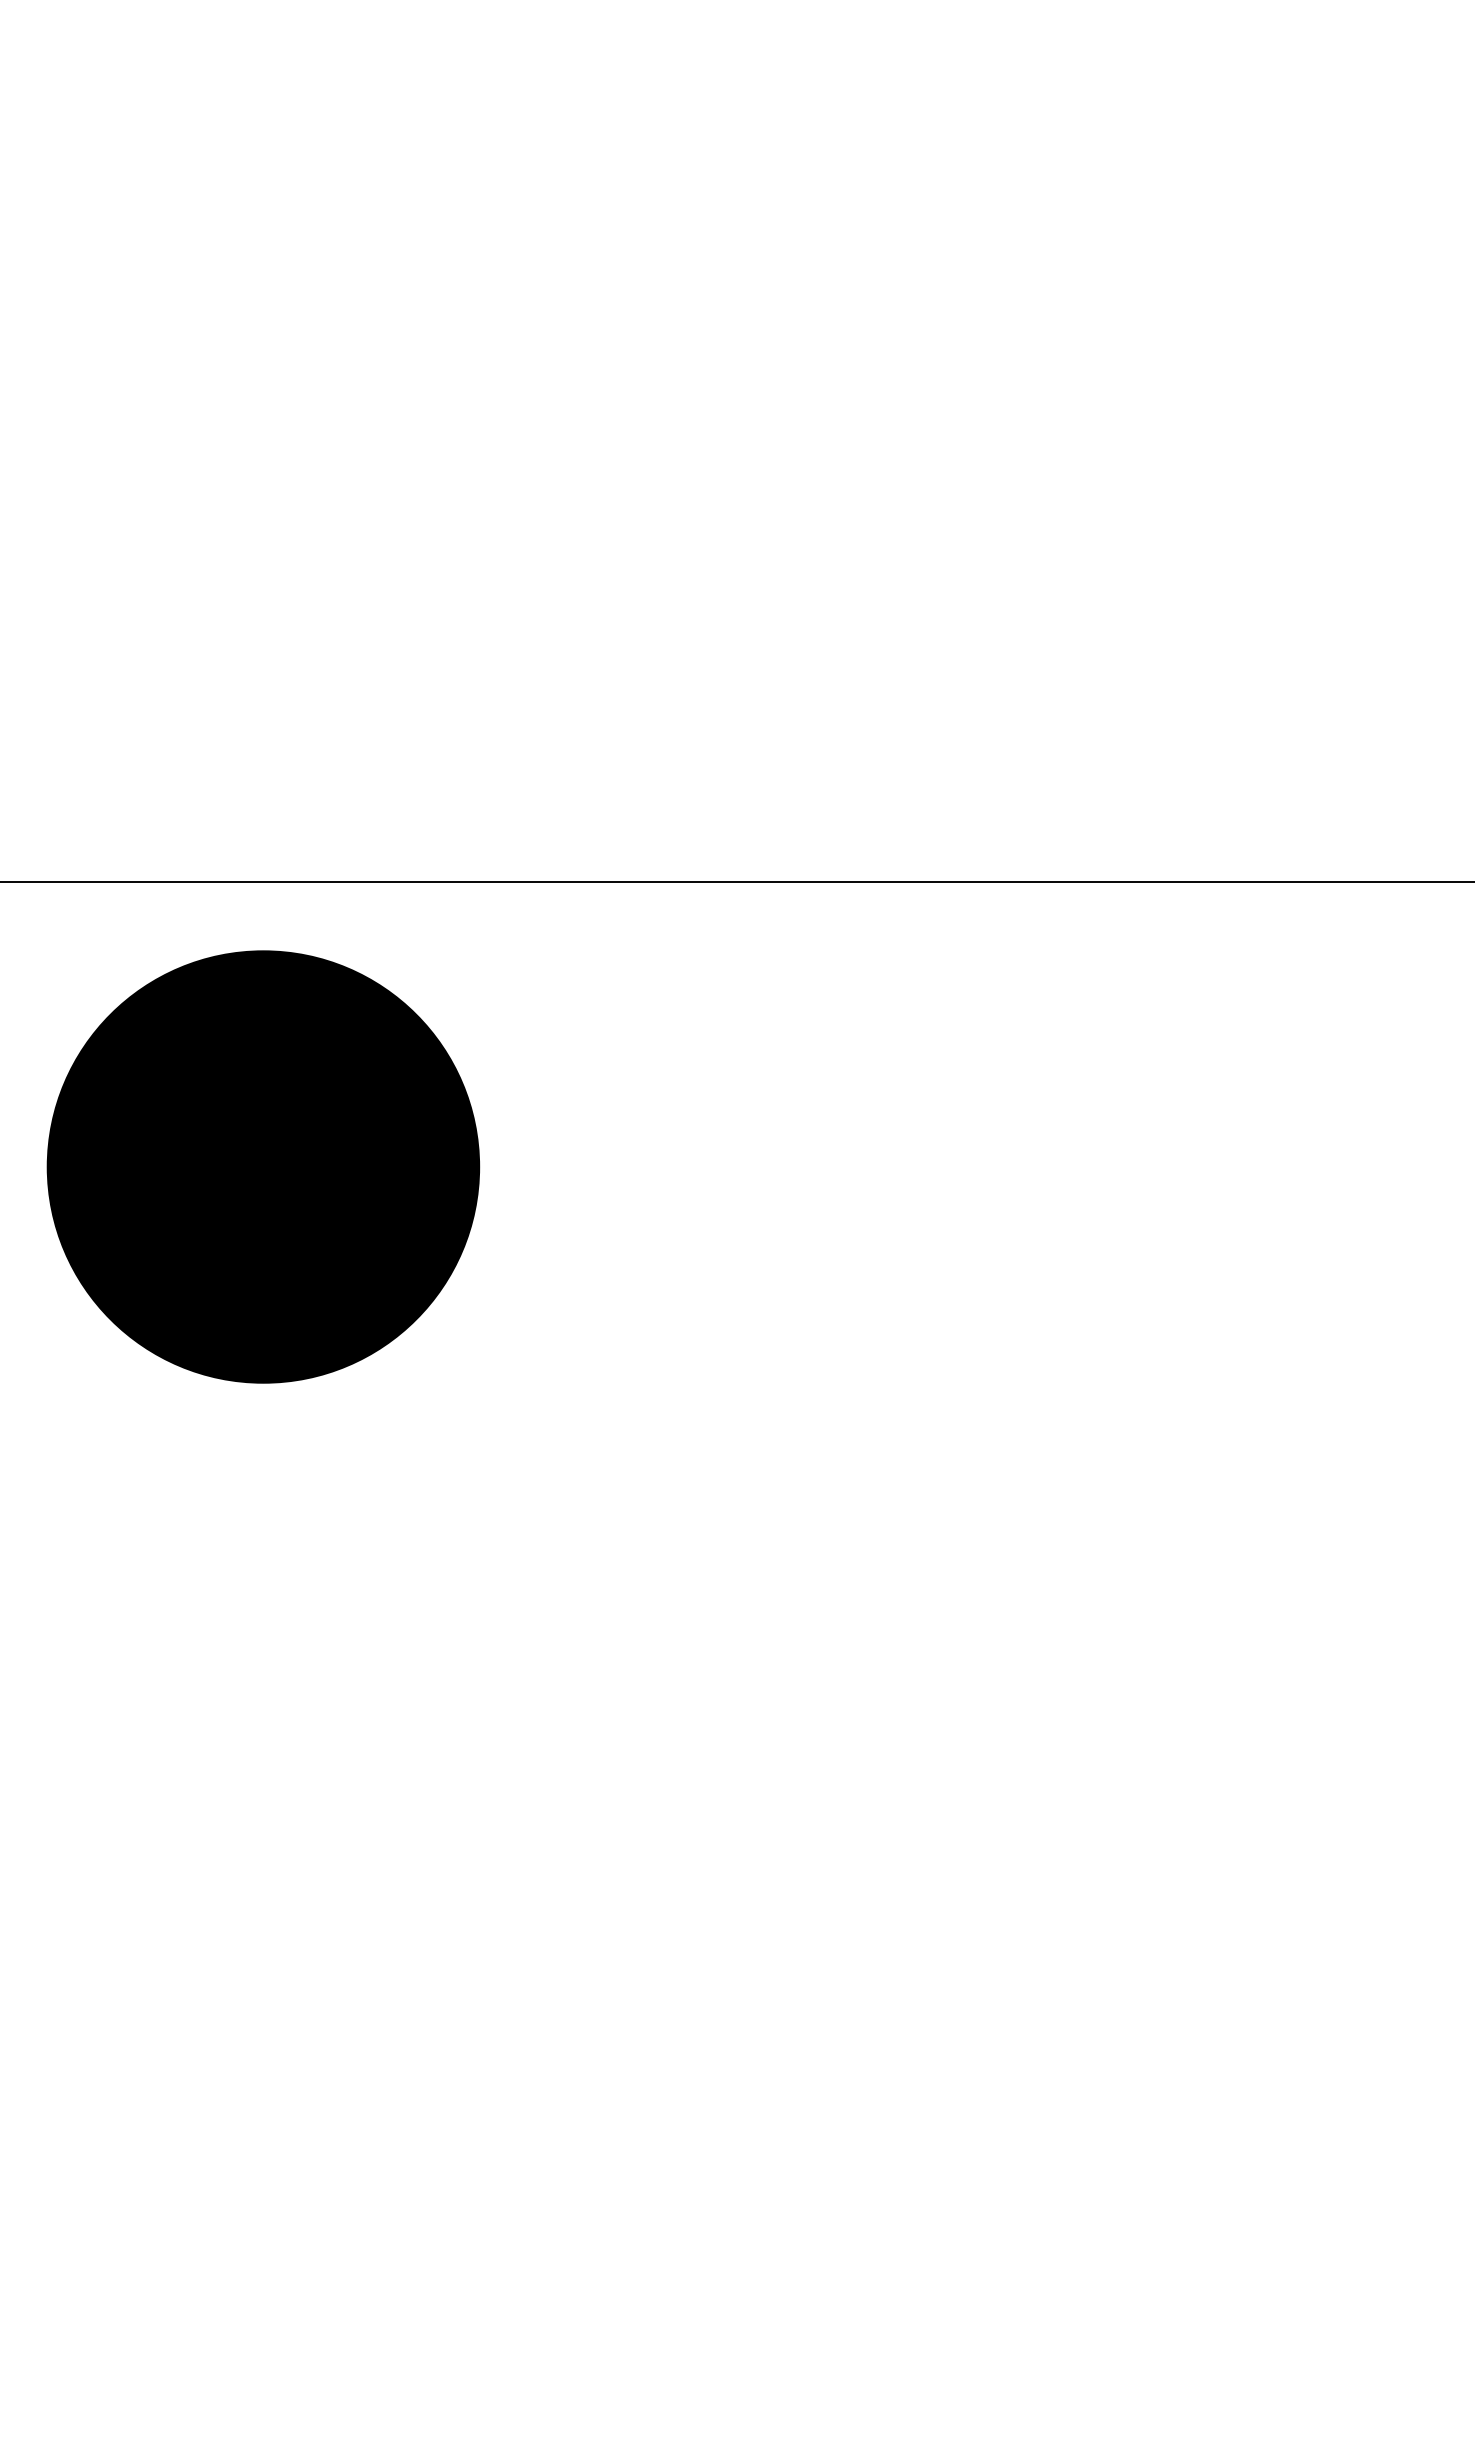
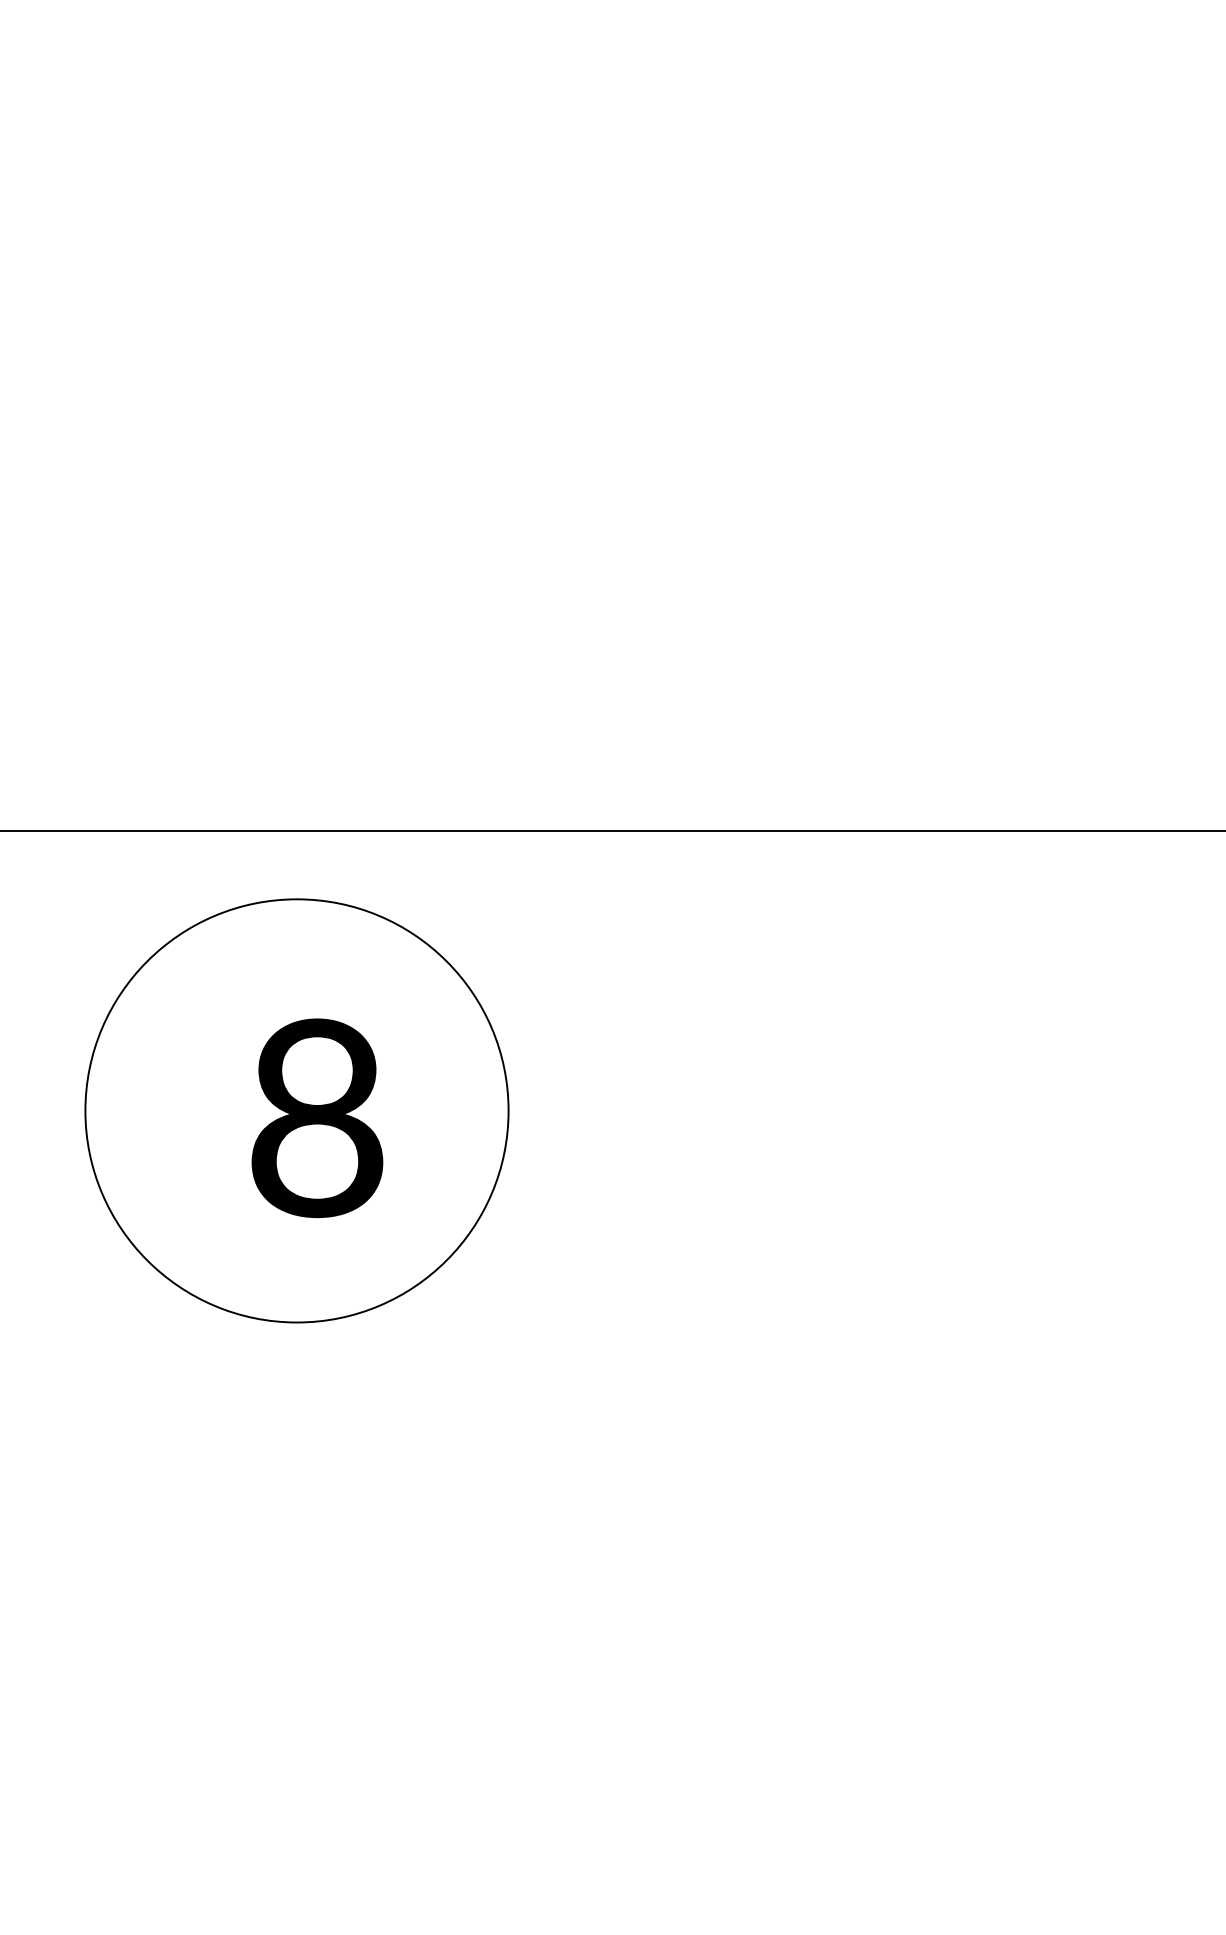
fill: (263, 1166) -> (297, 1110), removed

